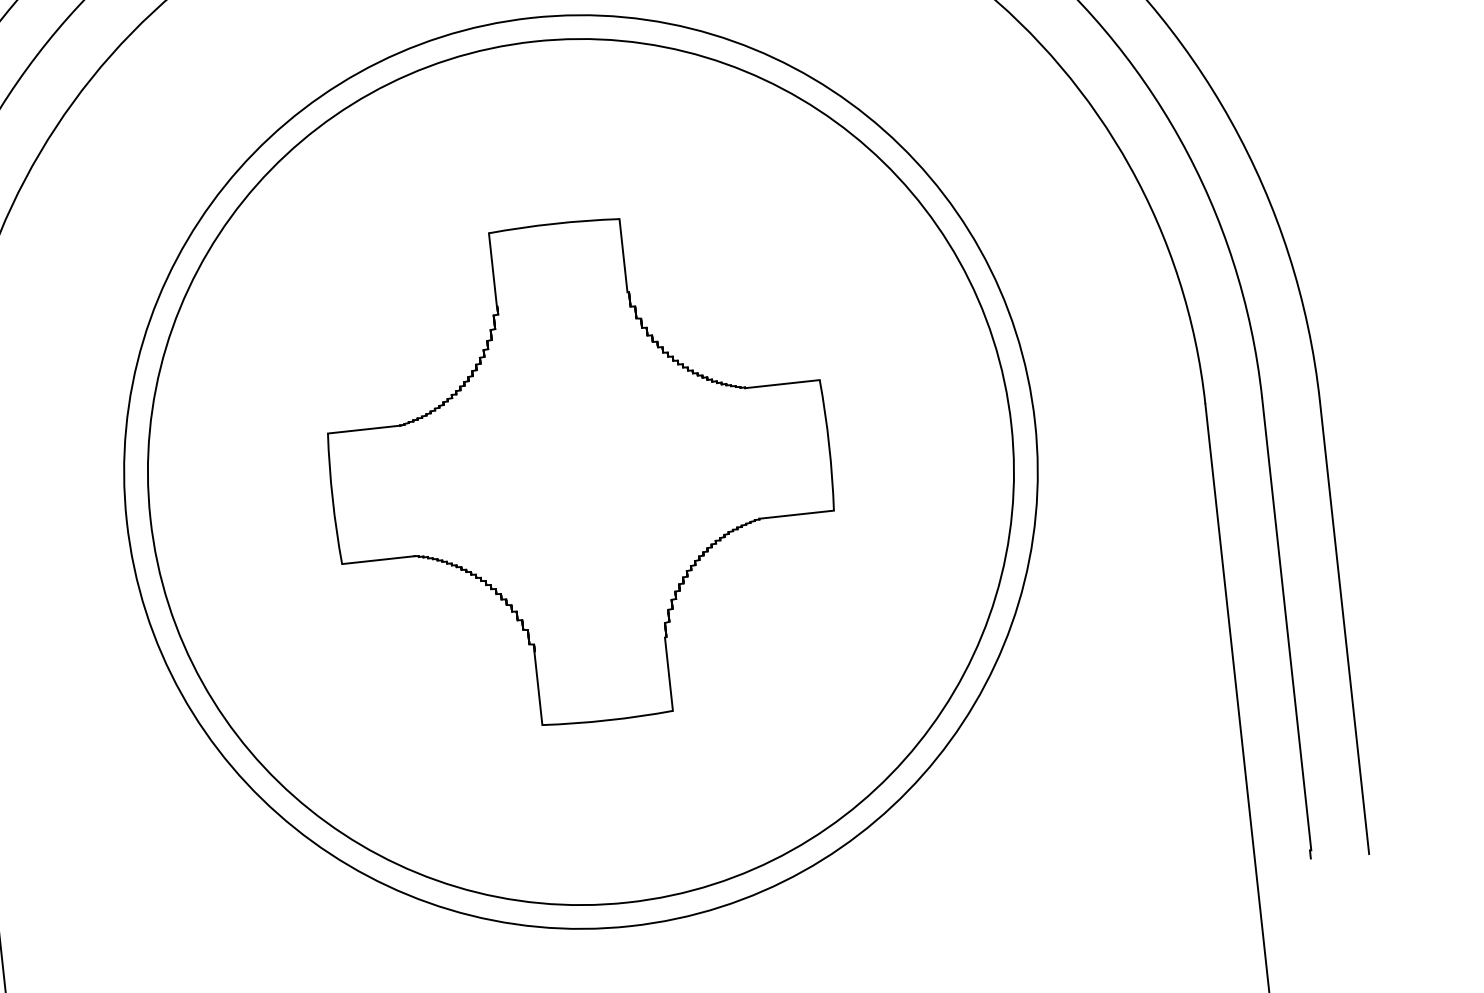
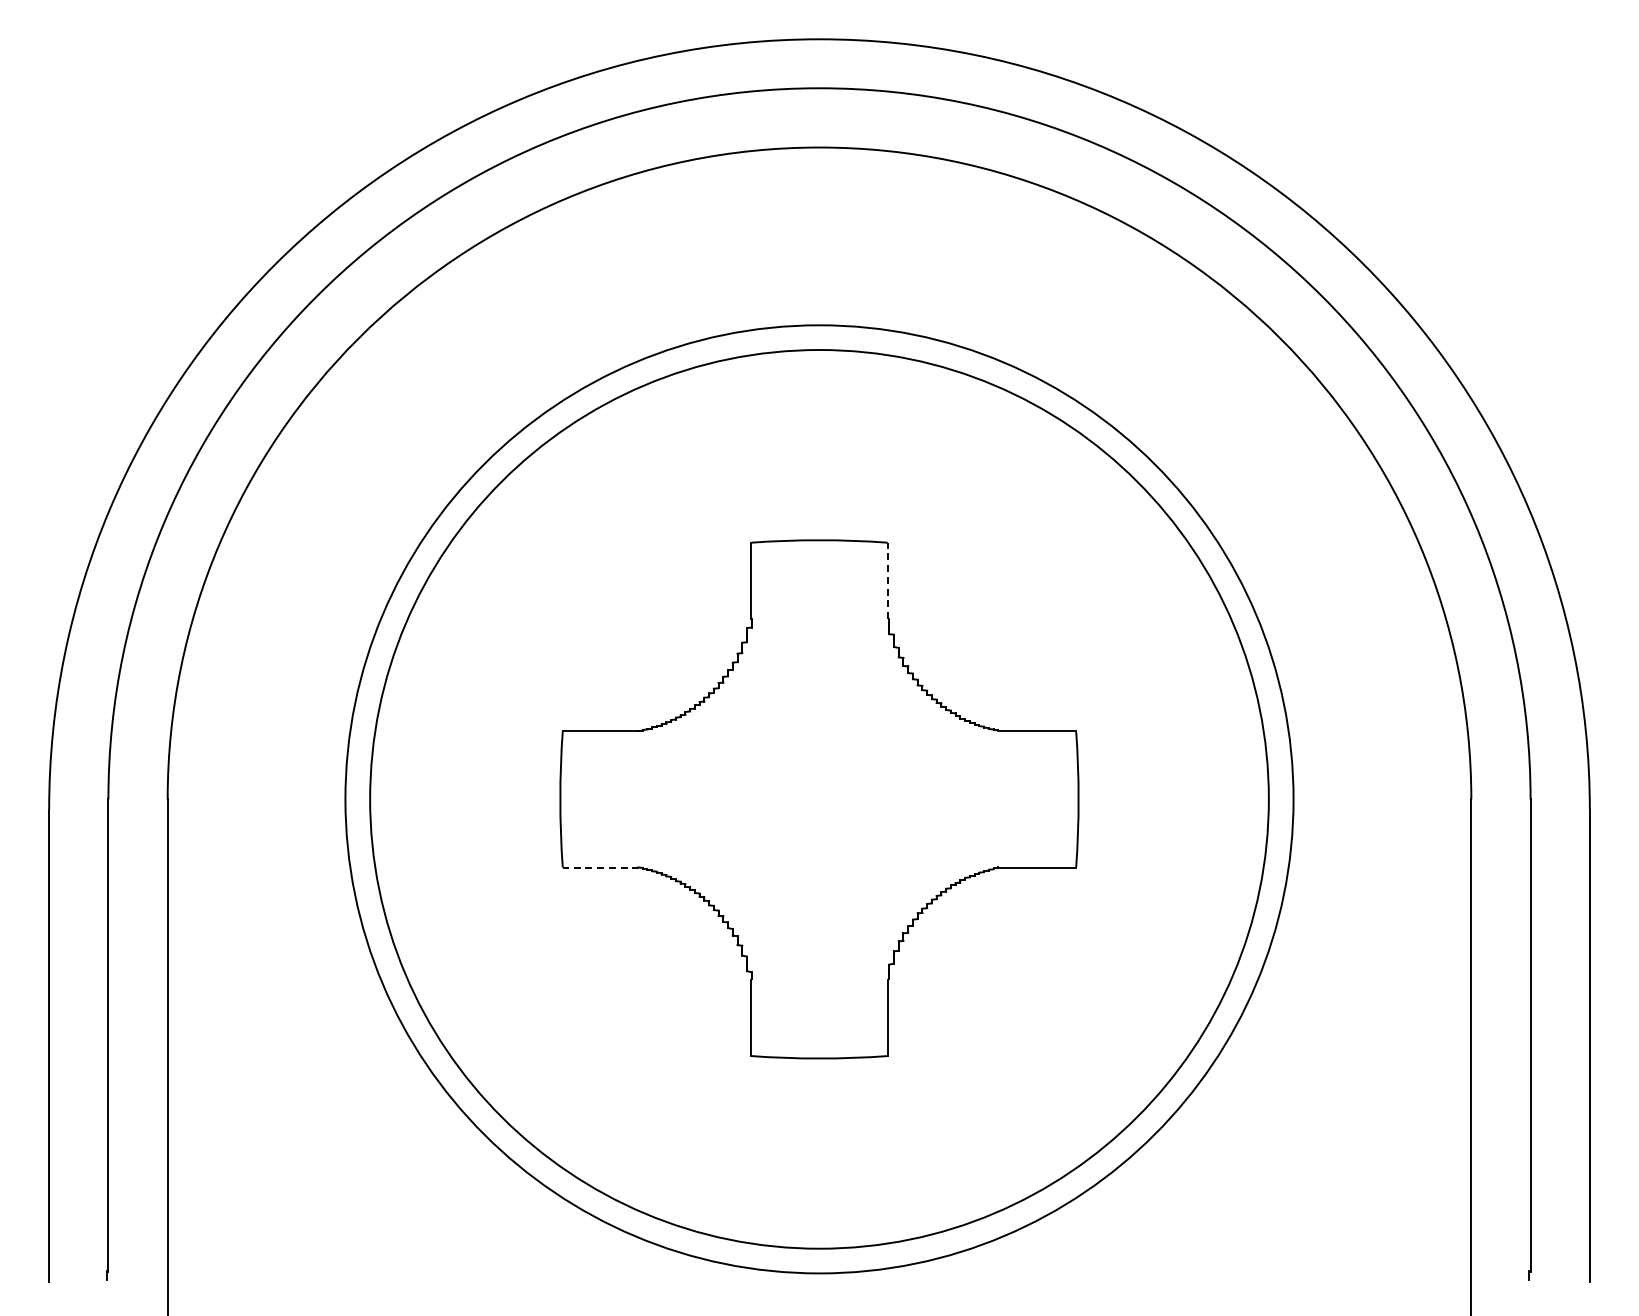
line: (623, 255) -> (887, 580), solid -> dashed
line: (378, 560) -> (600, 867), solid -> dashed

